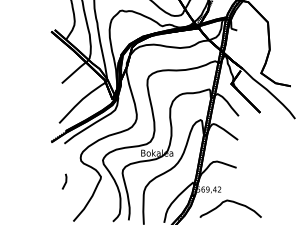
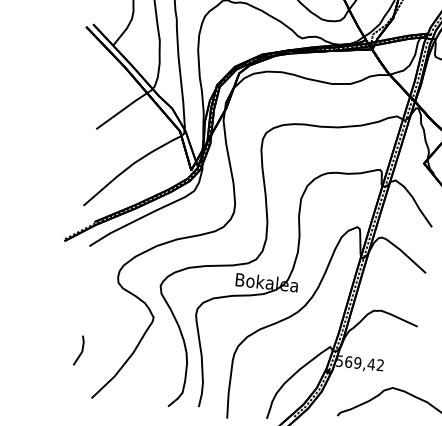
line: (65, 181) -> (80, 350), moved

